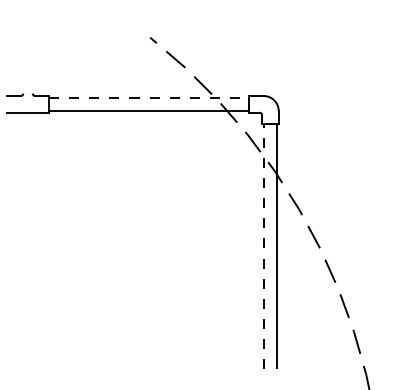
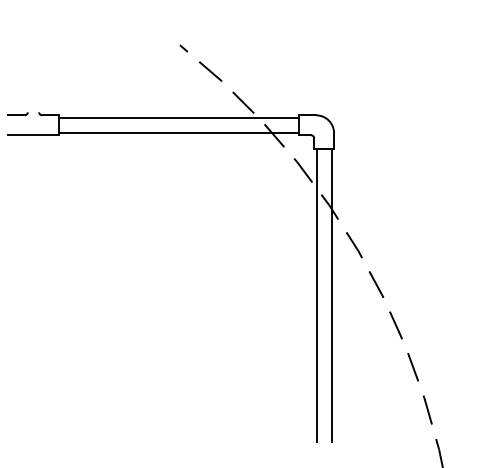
line: (149, 97) -> (179, 117), dashed -> solid
line: (264, 246) -> (316, 295), dashed -> solid

